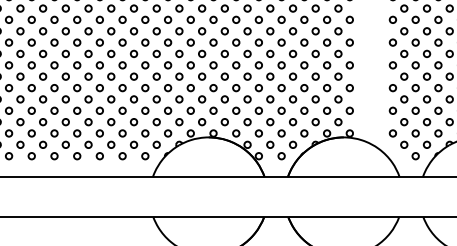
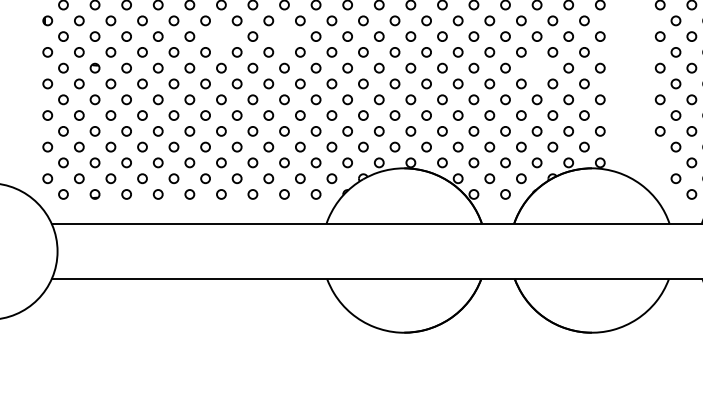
circle: (77, 42) -> (221, 36), removed
circle: (122, 42) -> (284, 36), removed
circle: (303, 64) -> (536, 67), removed
circle: (392, 133) -> (659, 162), removed

